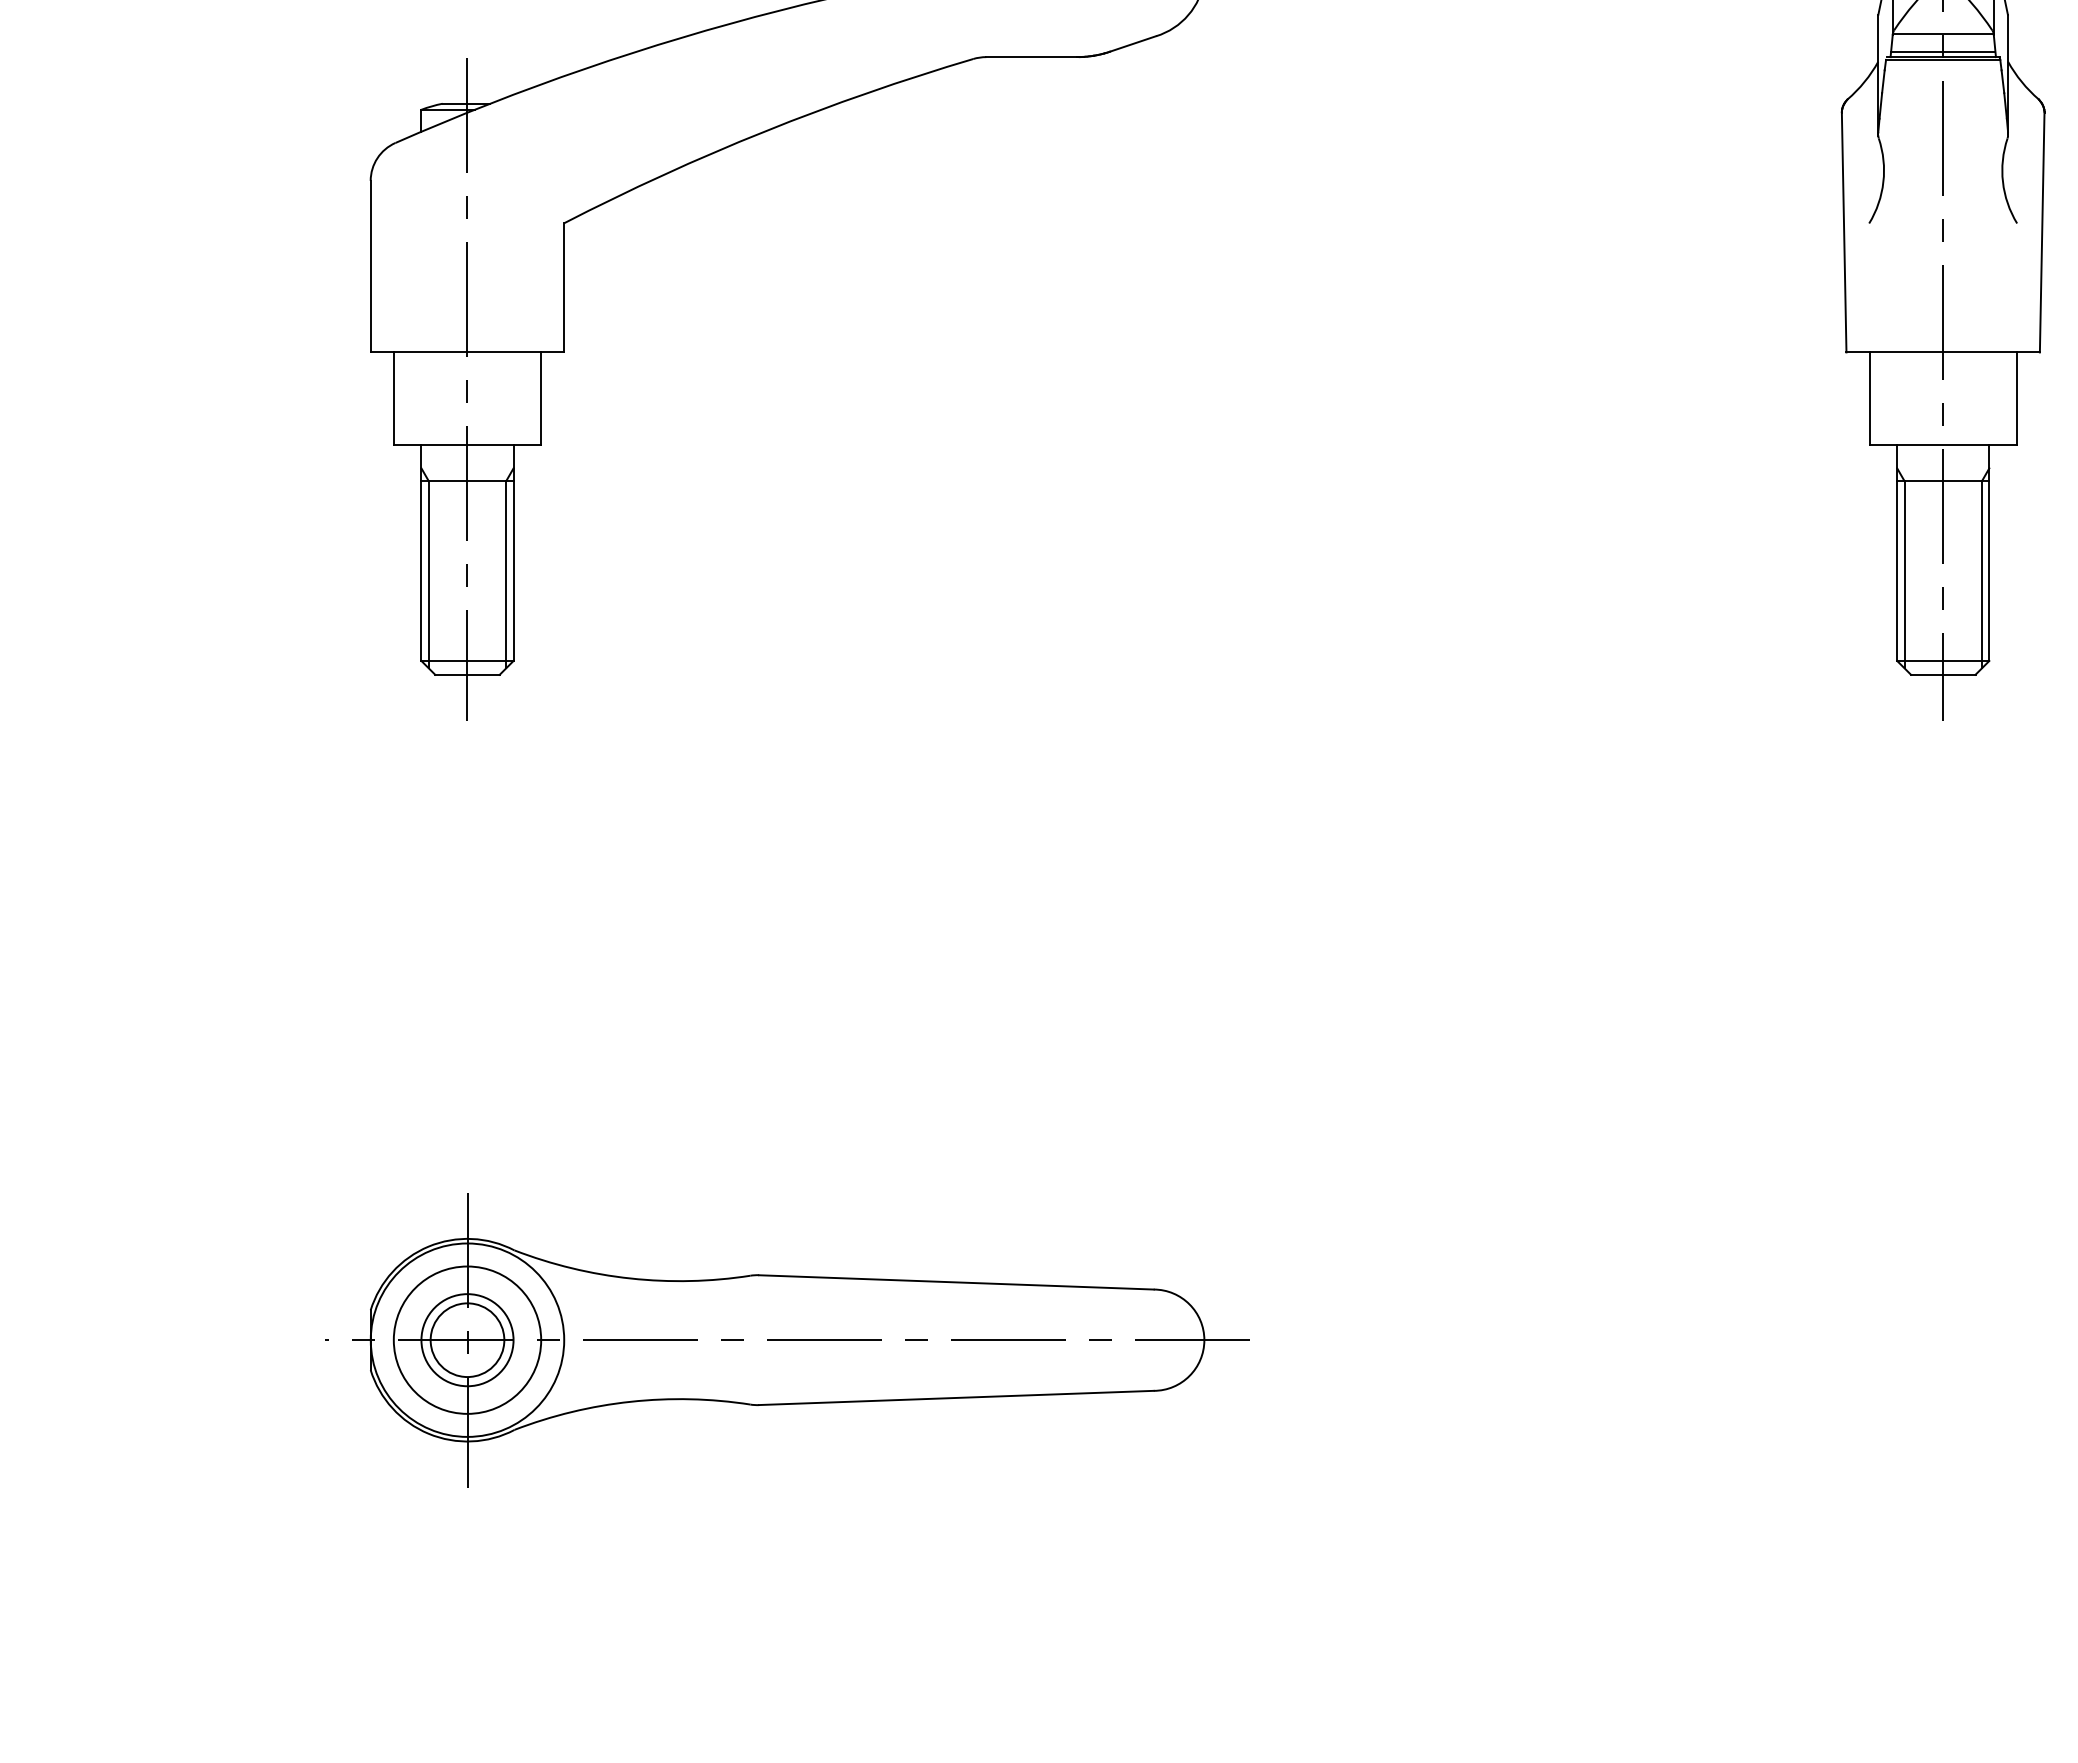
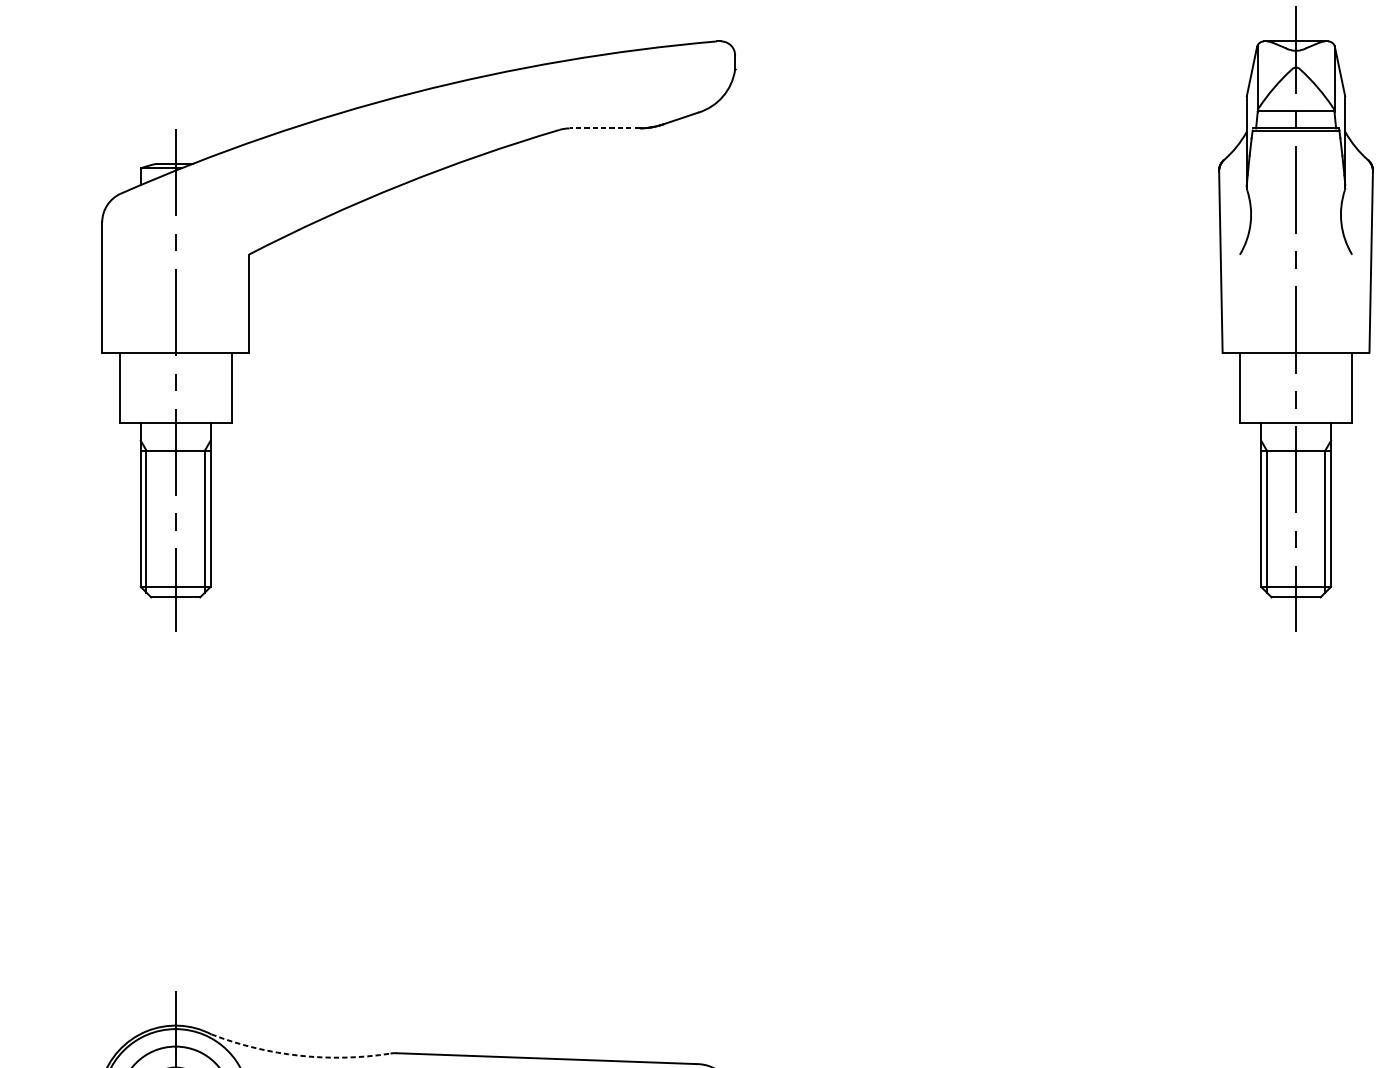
line: (1942, 51) -> (1295, 124), removed
line: (1032, 57) -> (604, 128), solid -> dashed
arc: (630, 1278) -> (299, 1055), solid -> dashed

